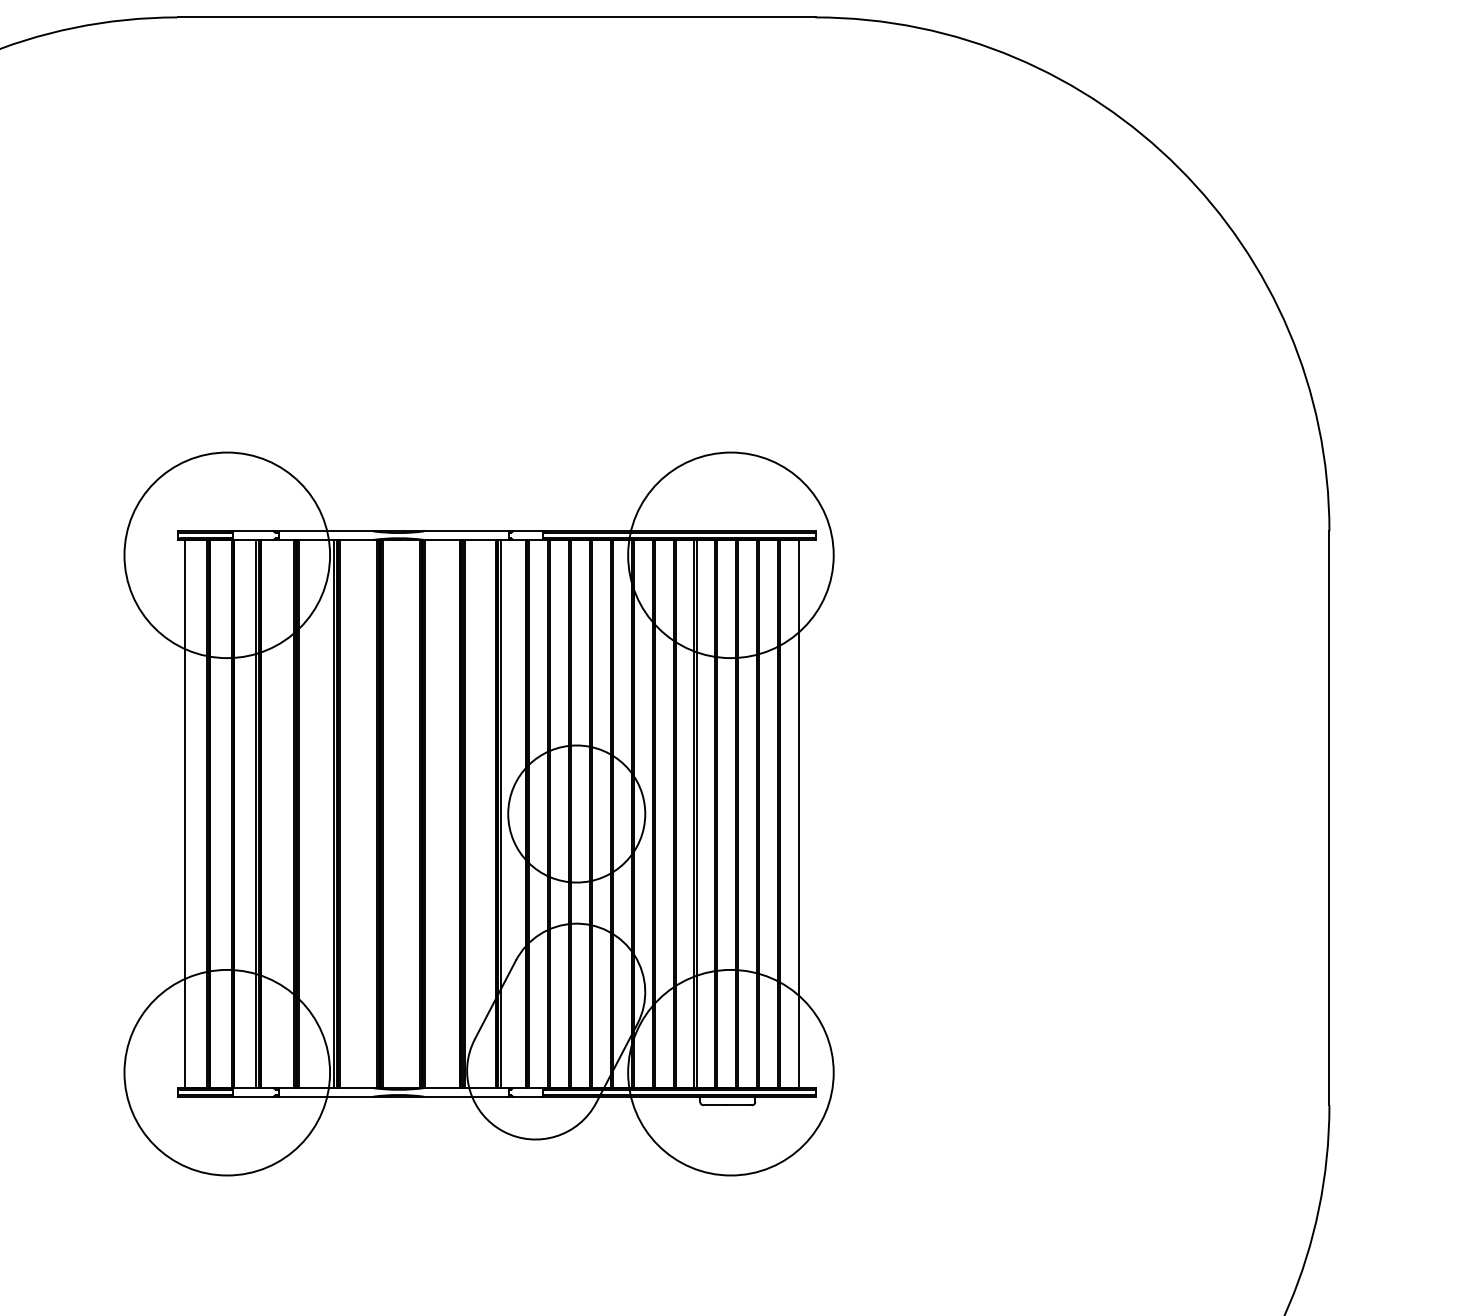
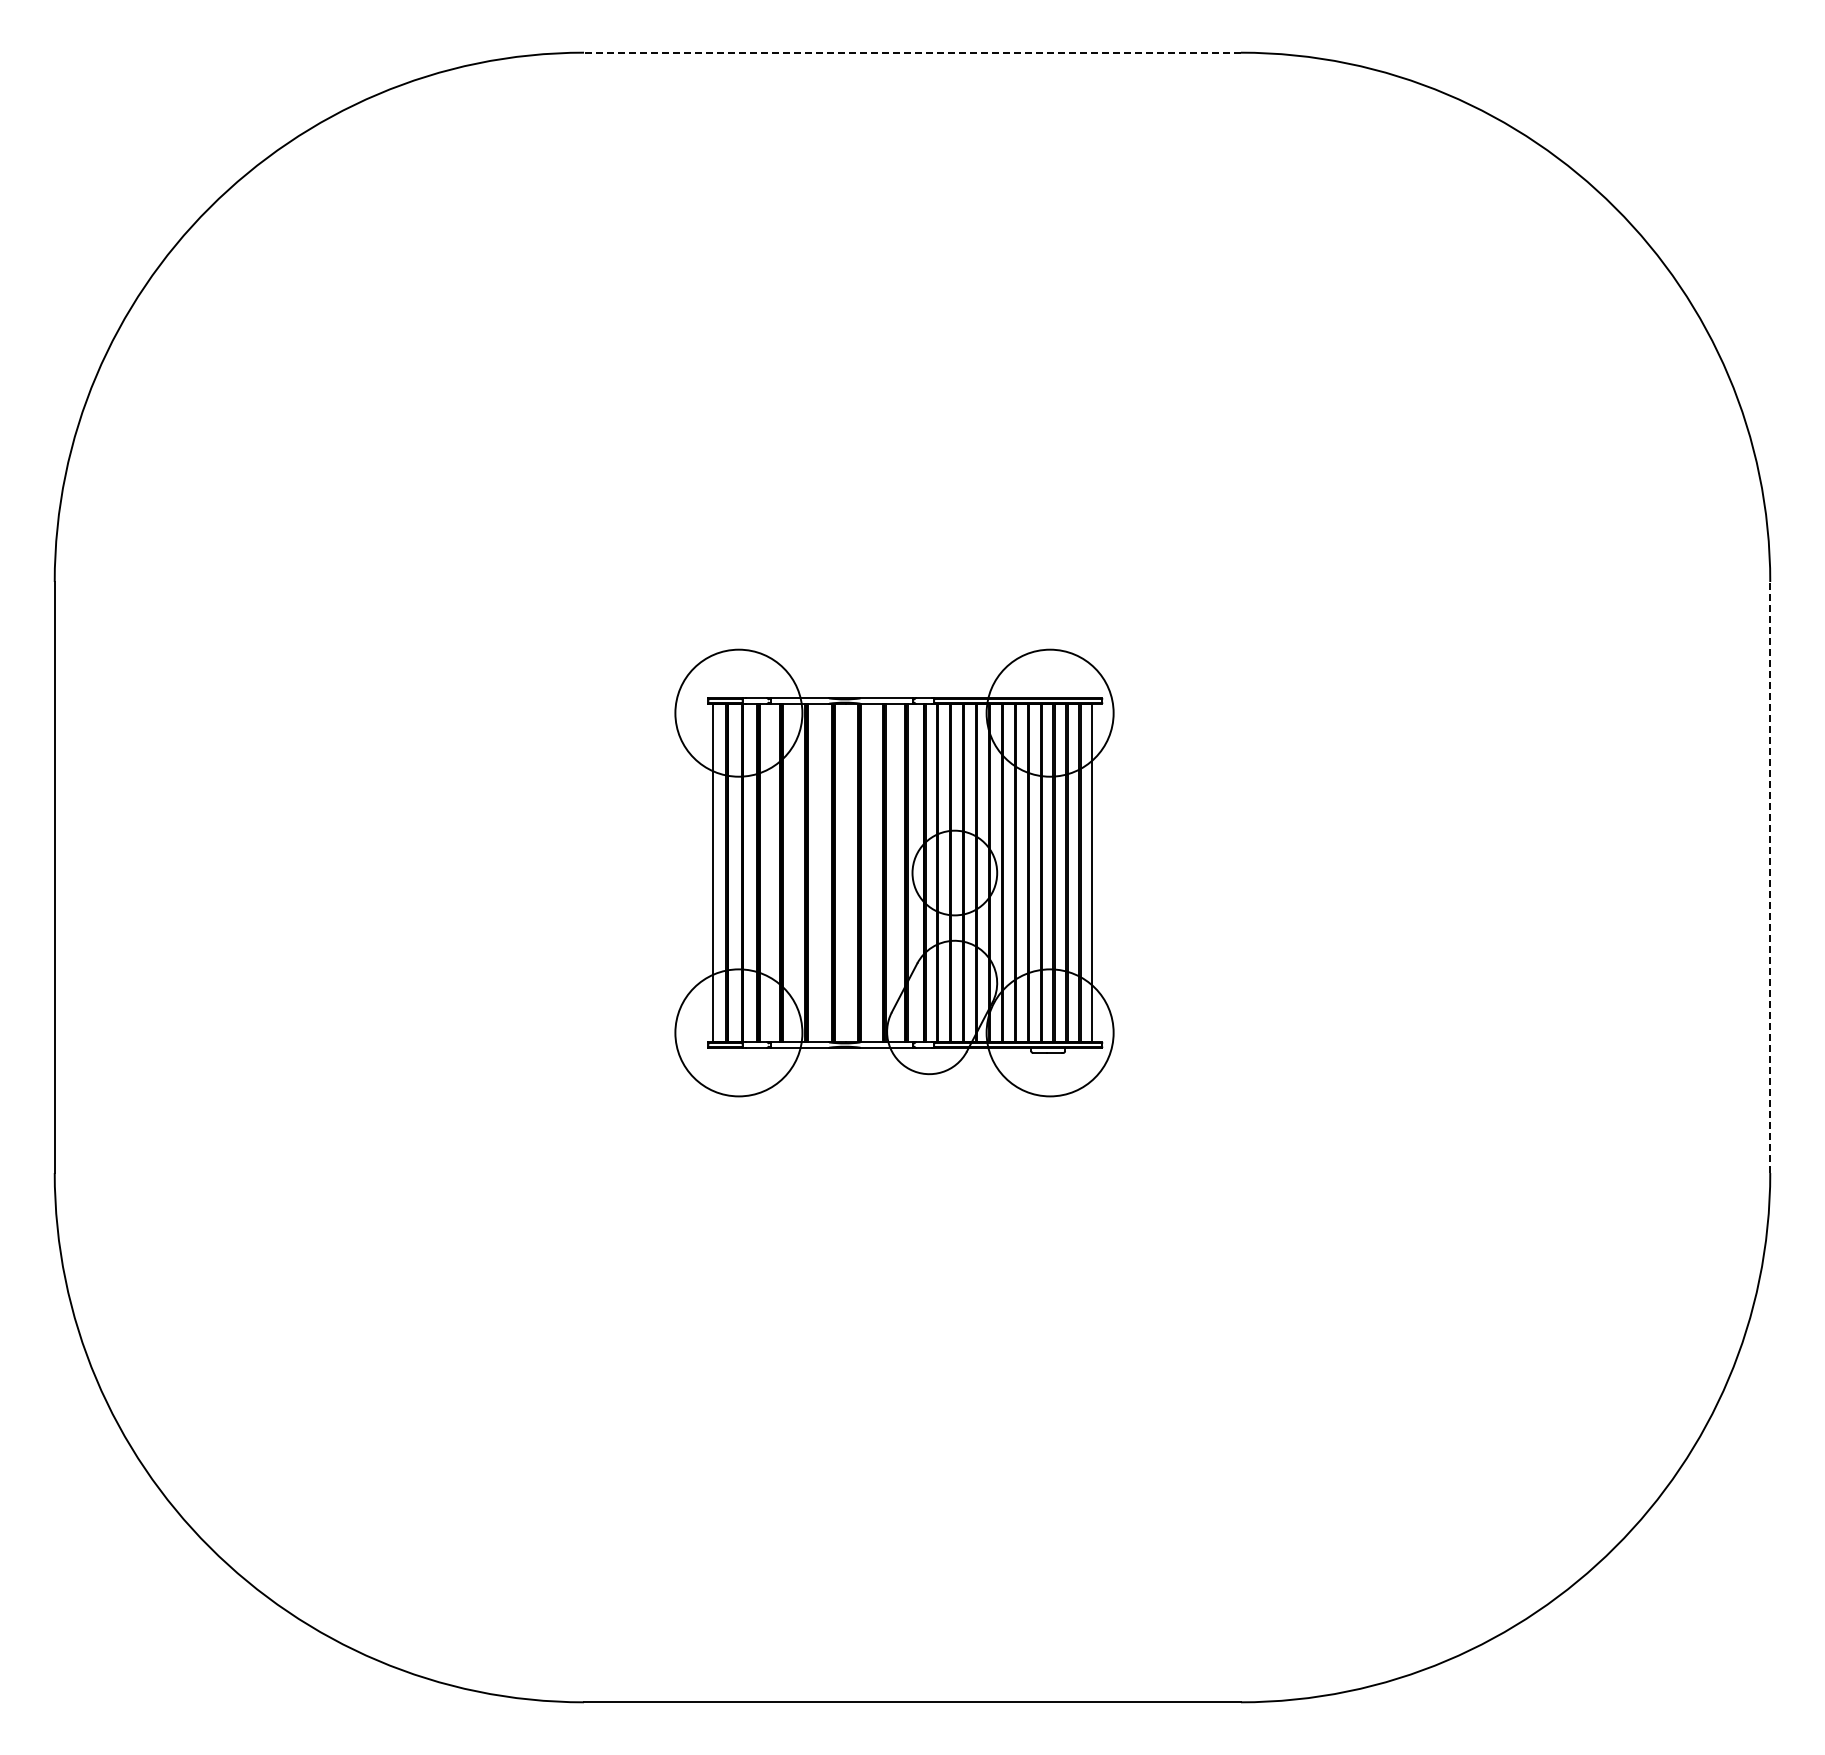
line: (496, 17) -> (912, 52), solid -> dashed
part: (479, 813) -> (894, 872), size x0.6
line: (1329, 818) -> (1770, 877), solid -> dashed

